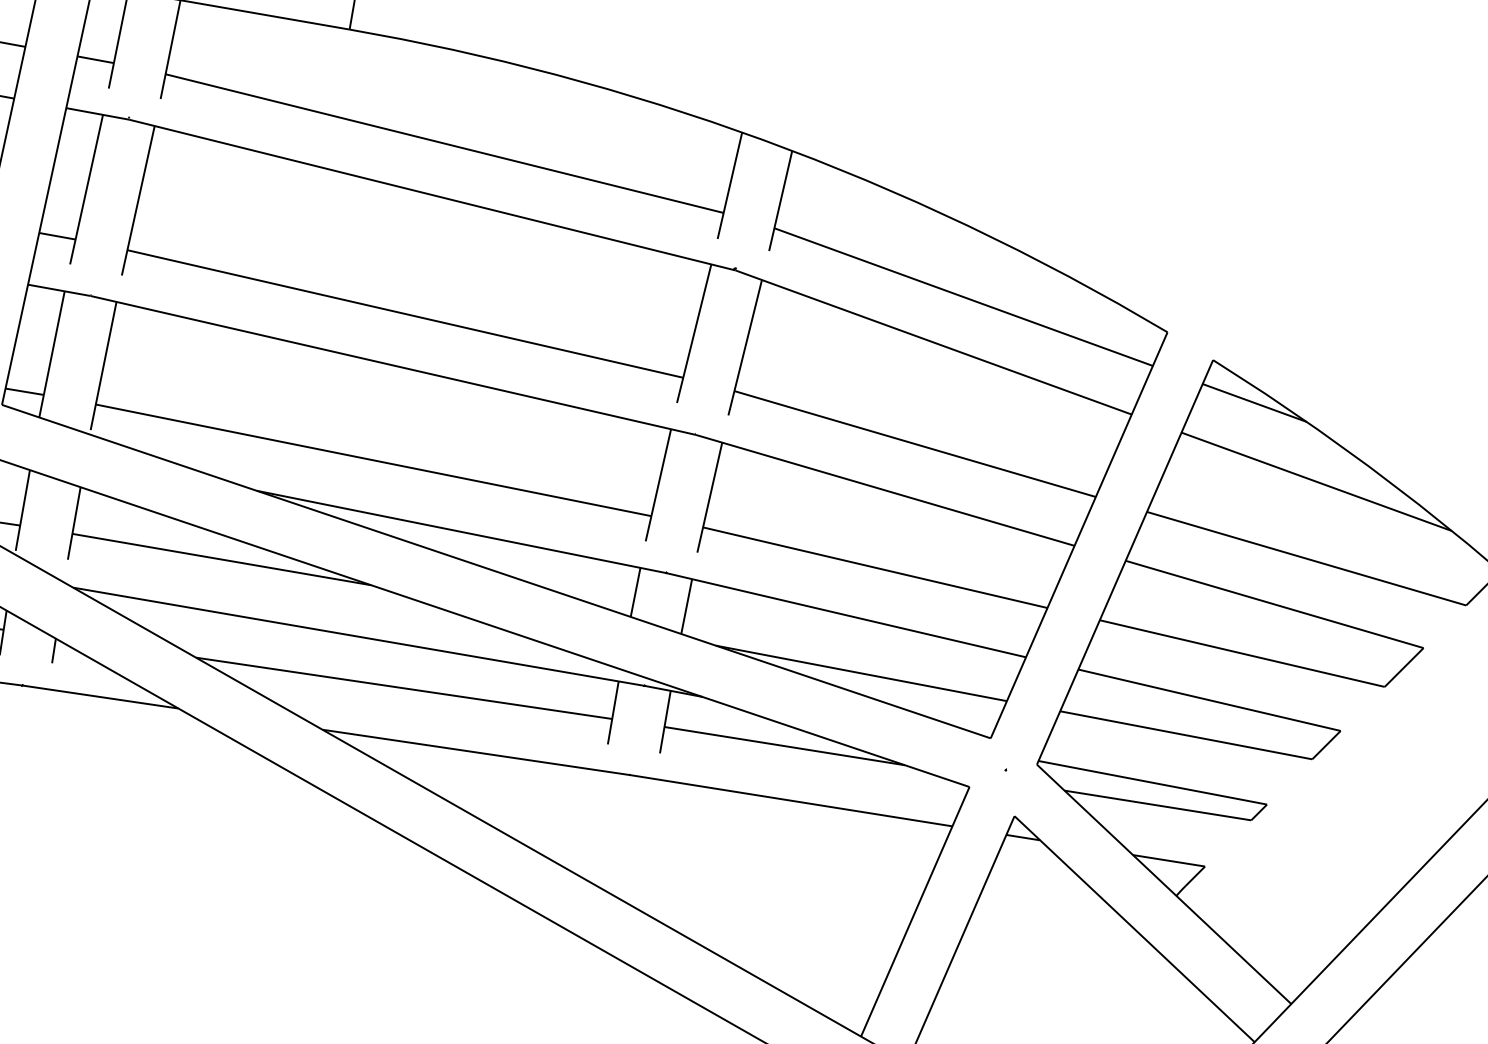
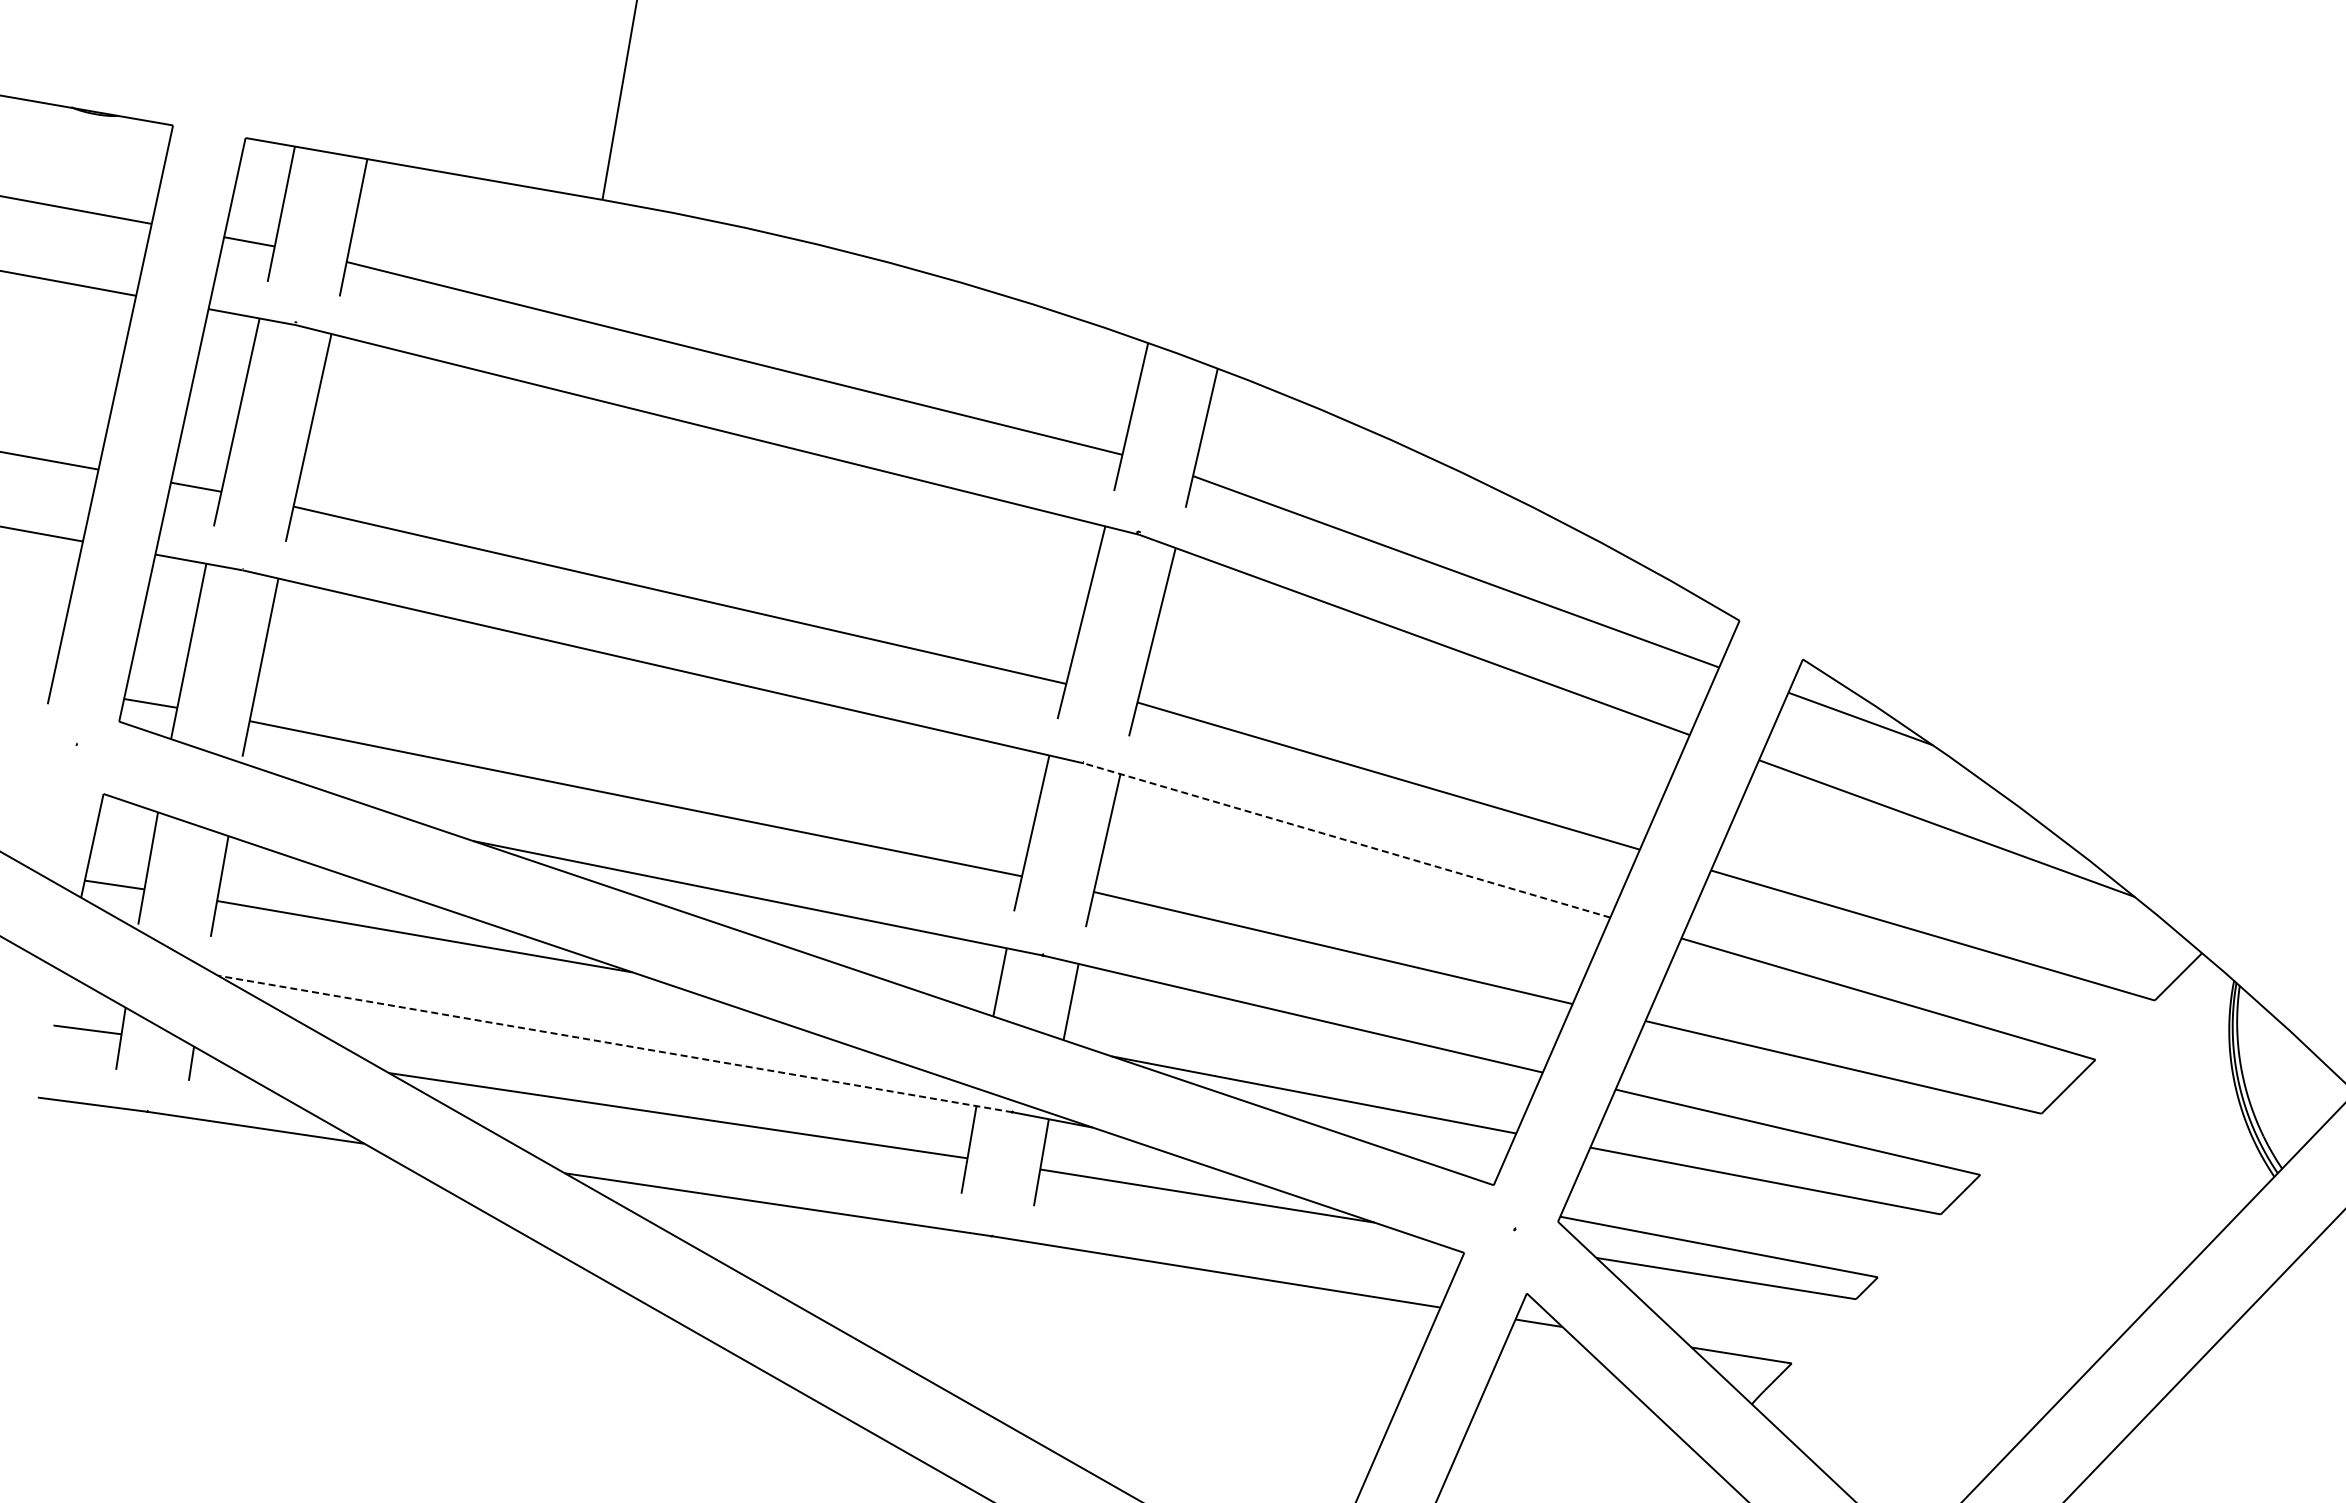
line: (884, 490) -> (1346, 840), solid -> dashed
line: (358, 636) -> (614, 1043), solid -> dashed

